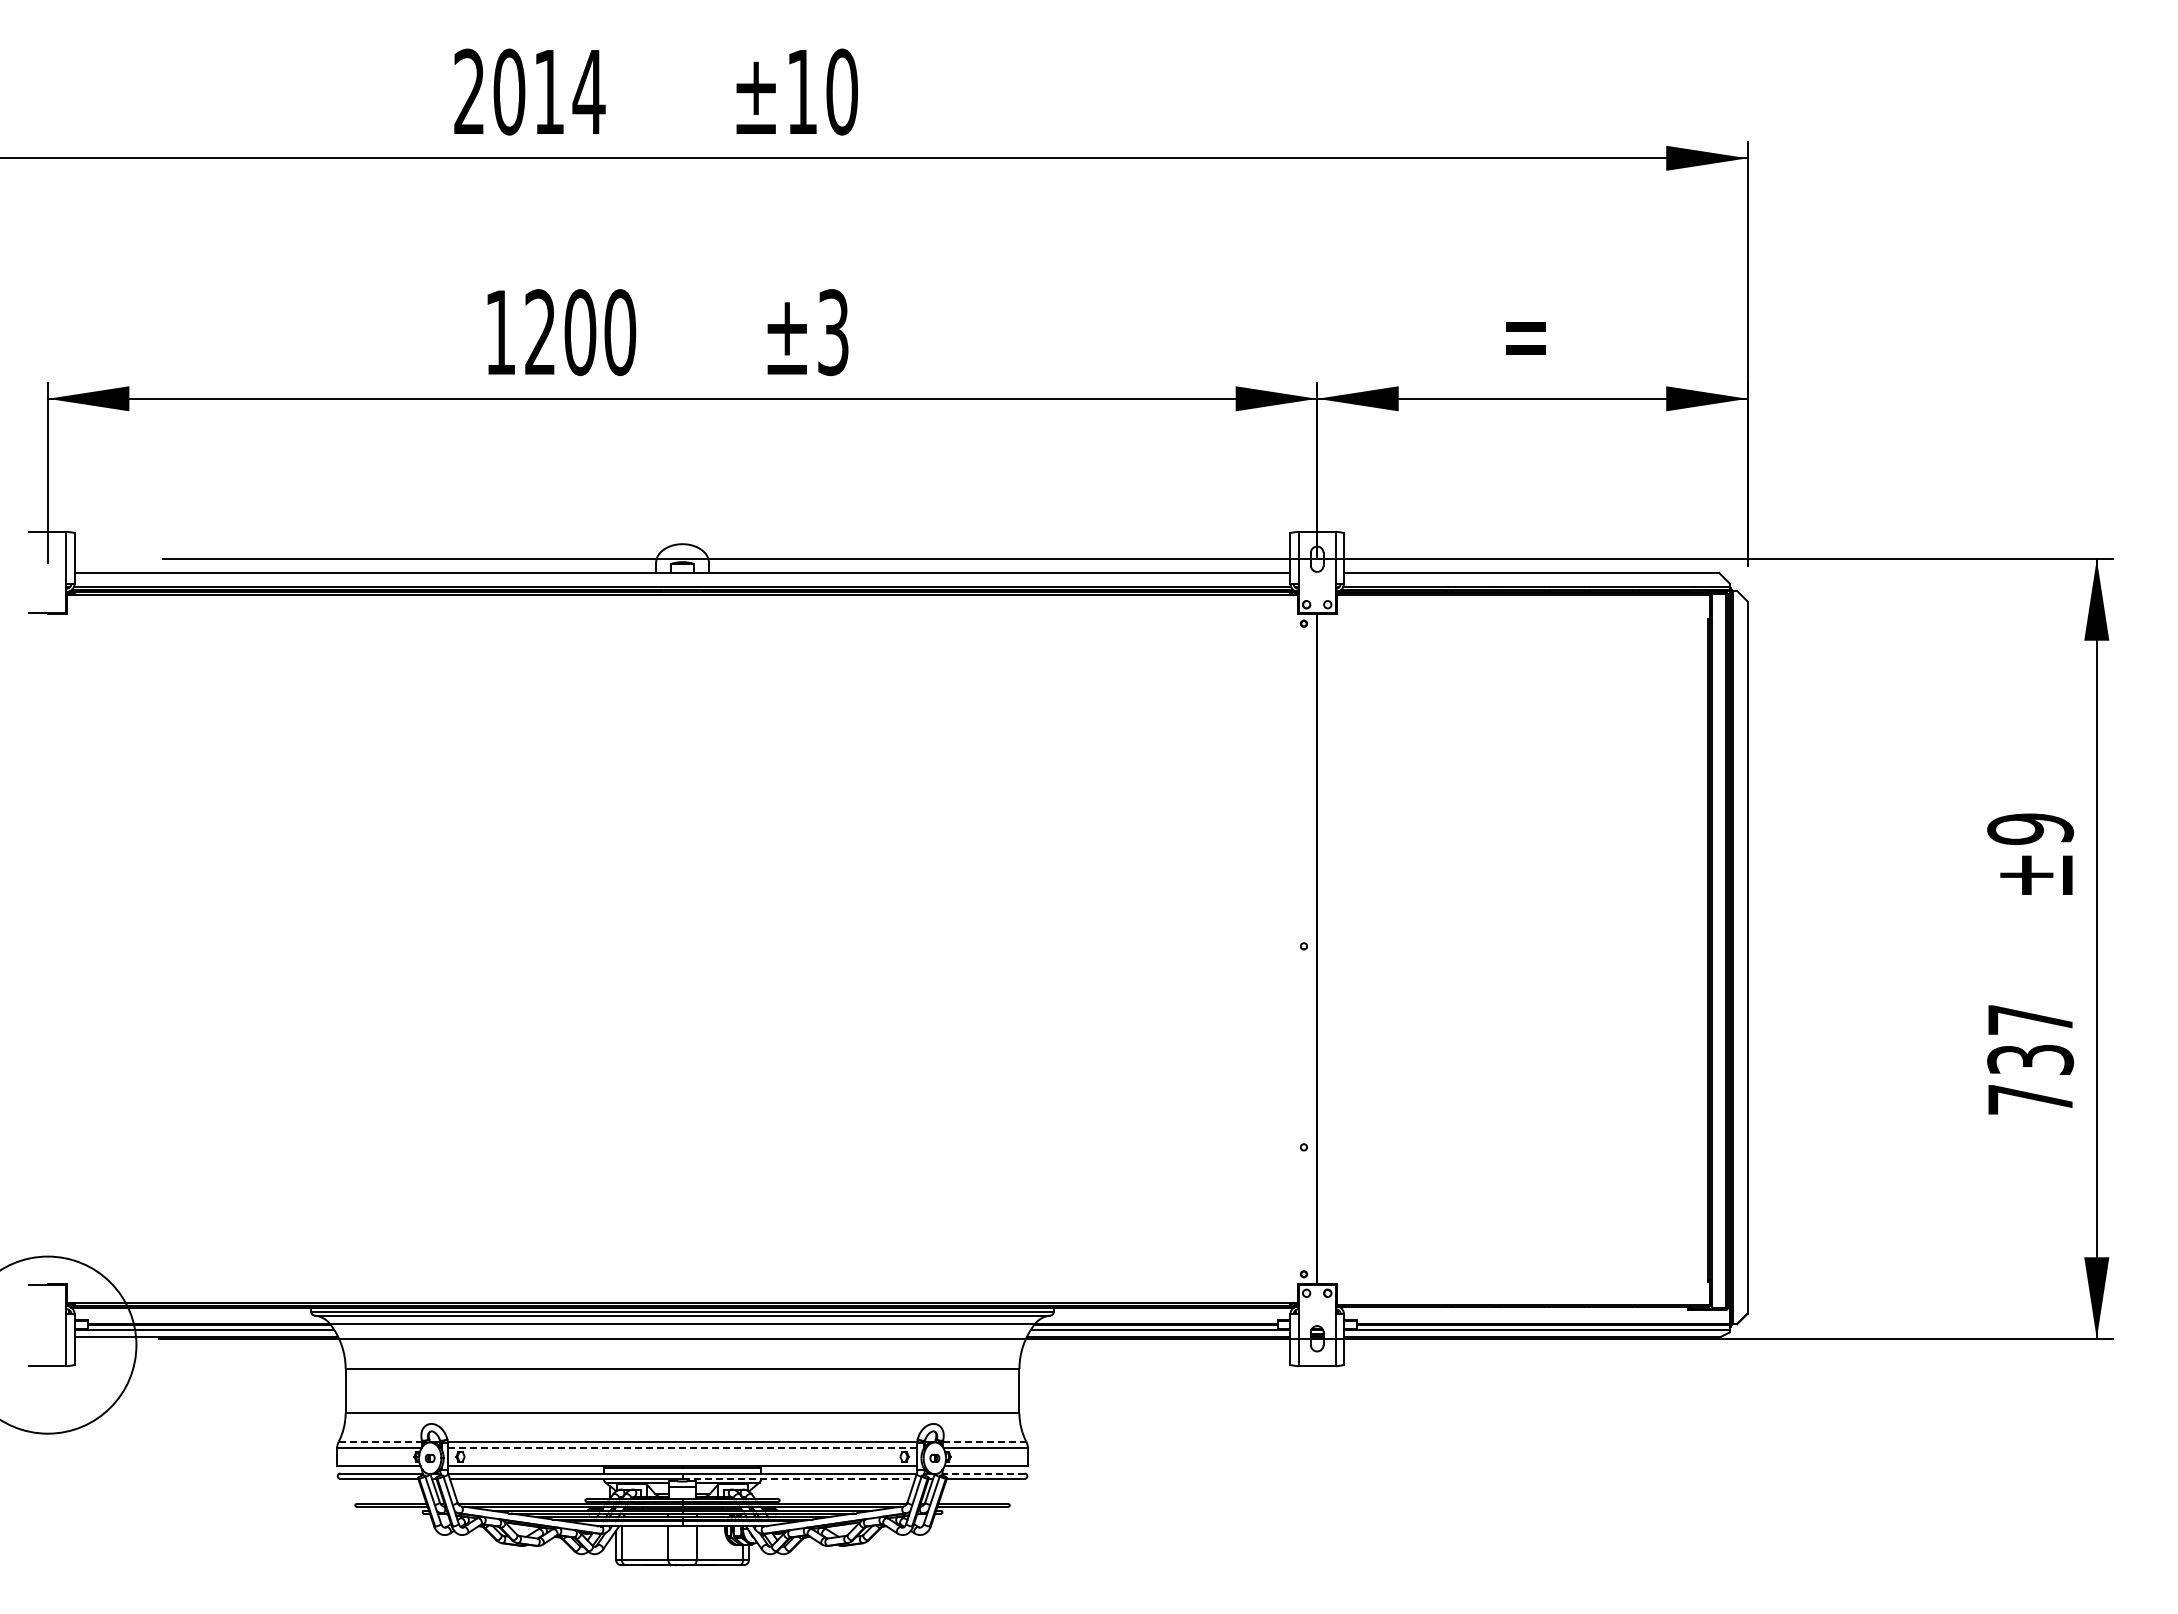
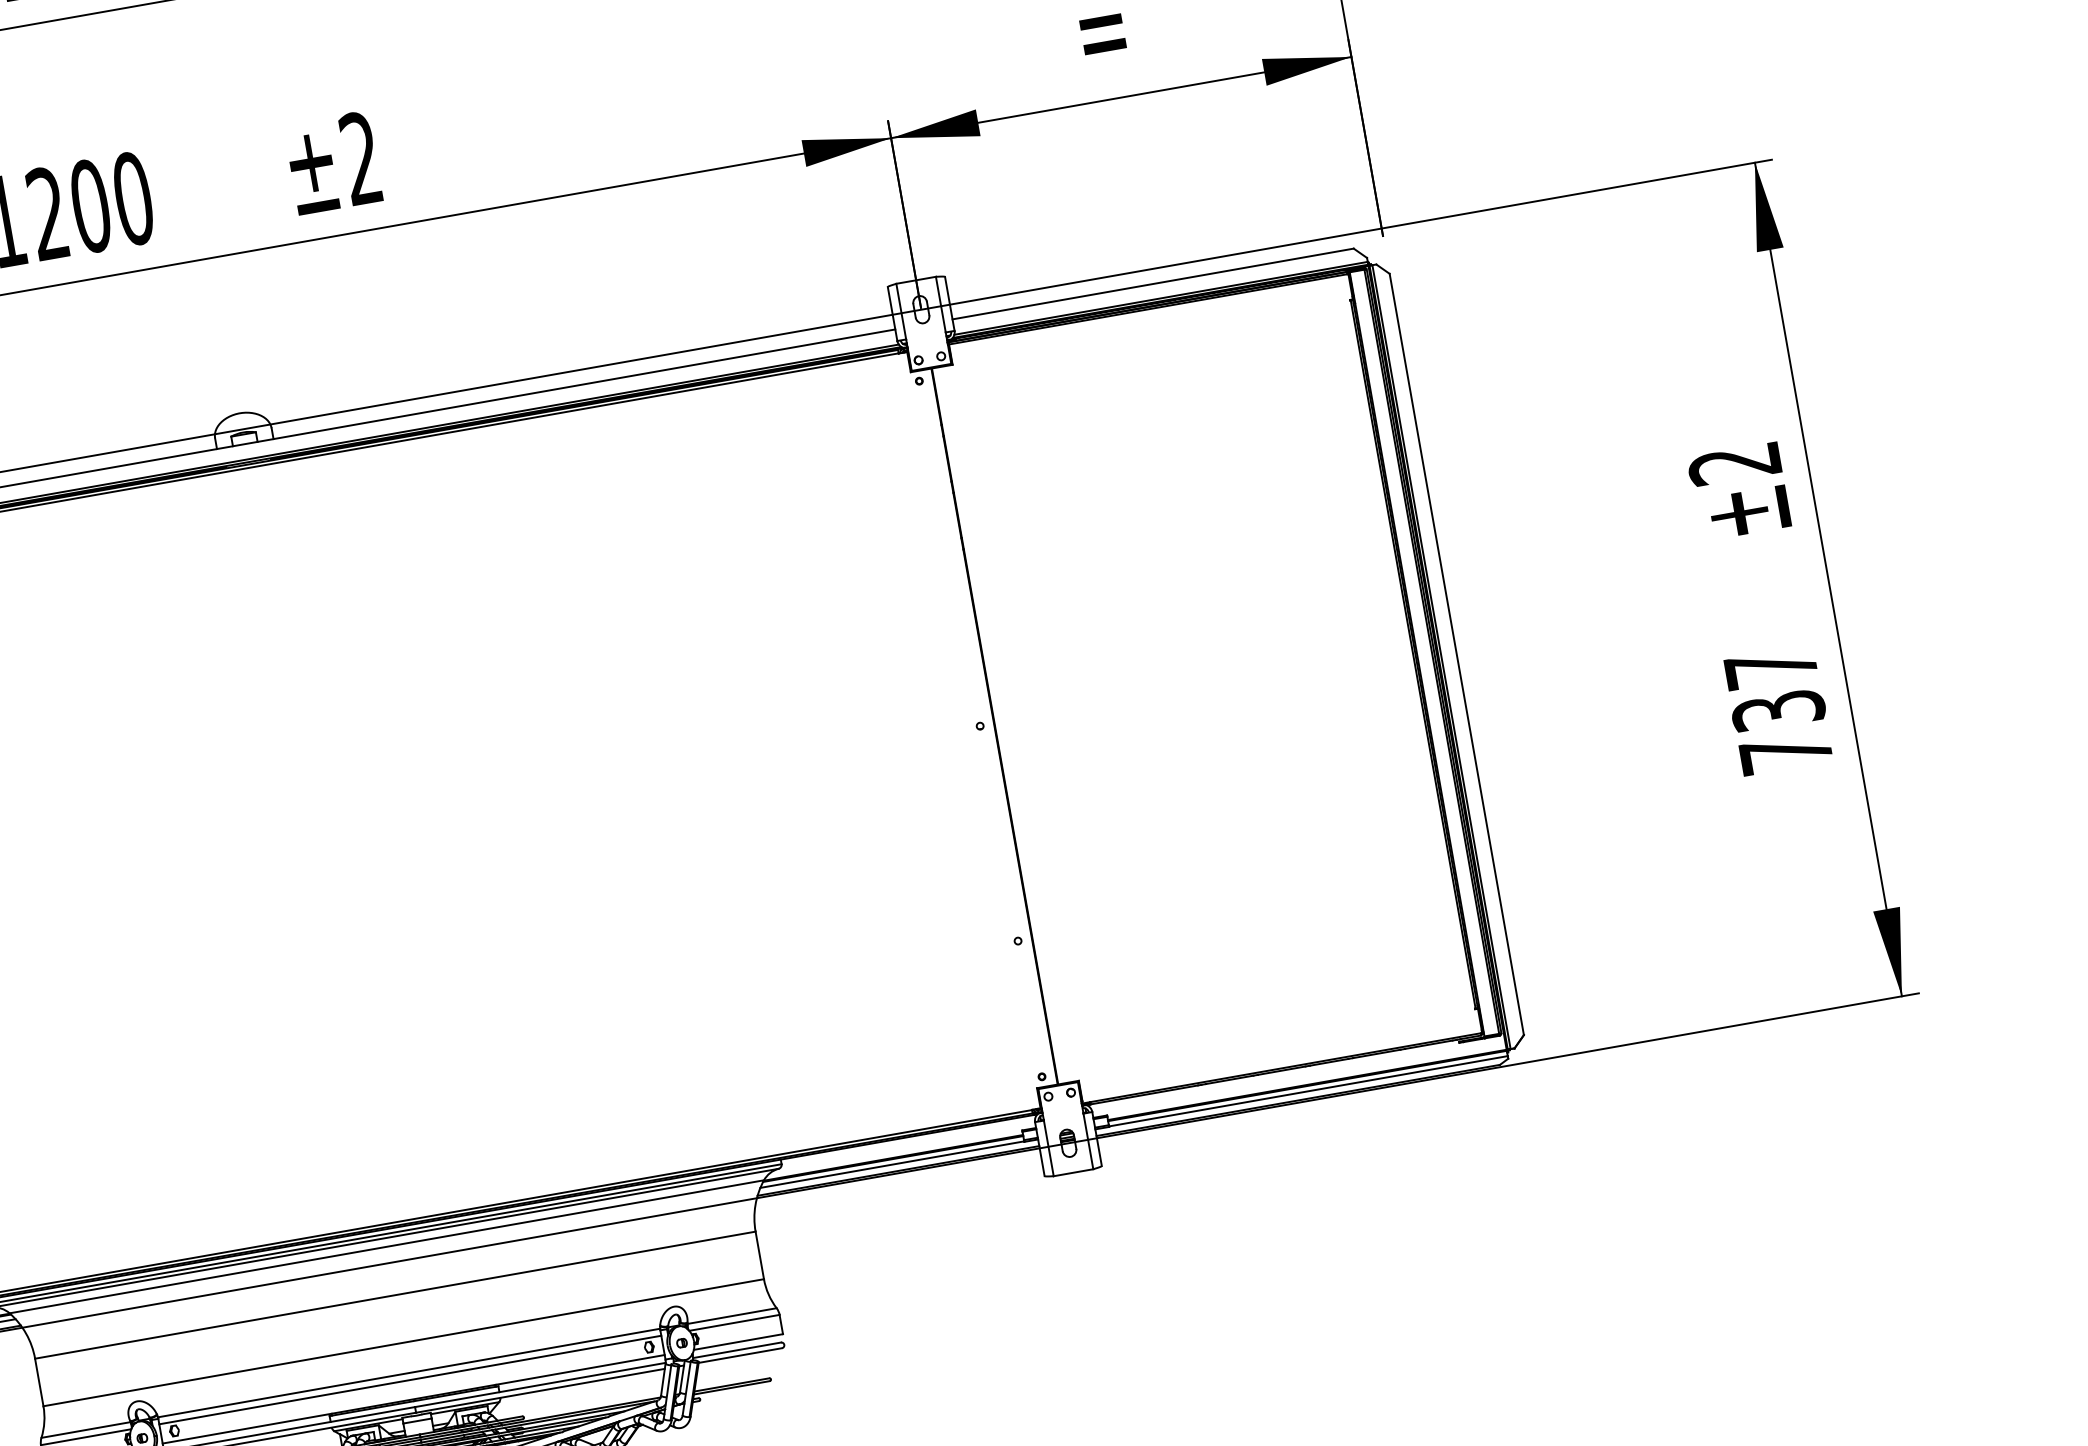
text: (833, 332) -> (361, 158), ±3 -> ±2
text: (2030, 829) -> (1735, 464), ±9 -> ±2
line: (380, 1441) -> (86, 1429), dashed -> solid
line: (984, 1441) -> (731, 1315), dashed -> solid
line: (682, 1448) -> (410, 1380), dashed -> solid
line: (983, 1473) -> (736, 1350), dashed -> solid
line: (799, 1478) -> (541, 1390), dashed -> solid

